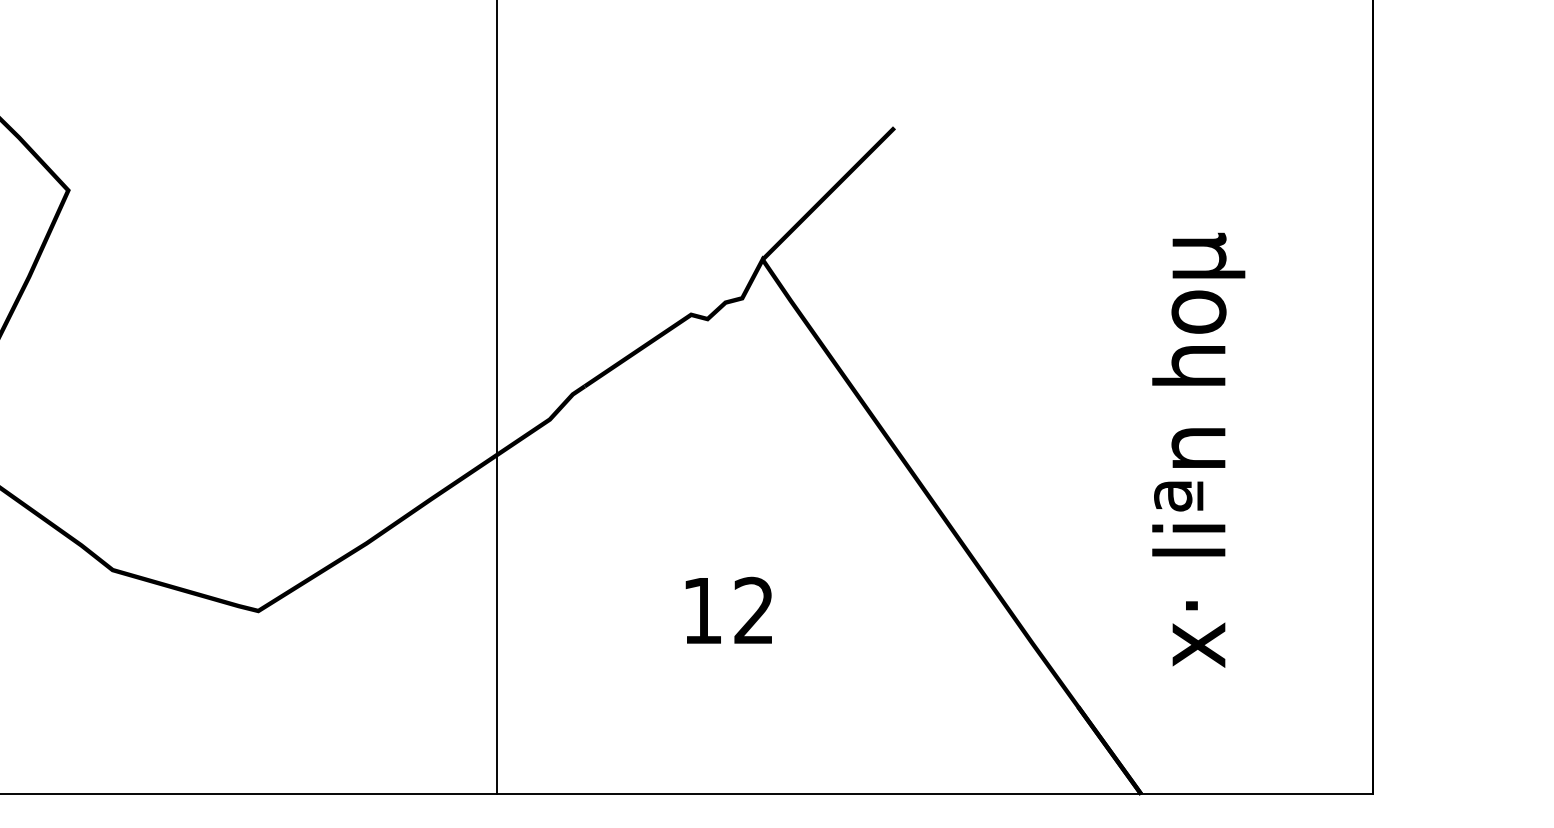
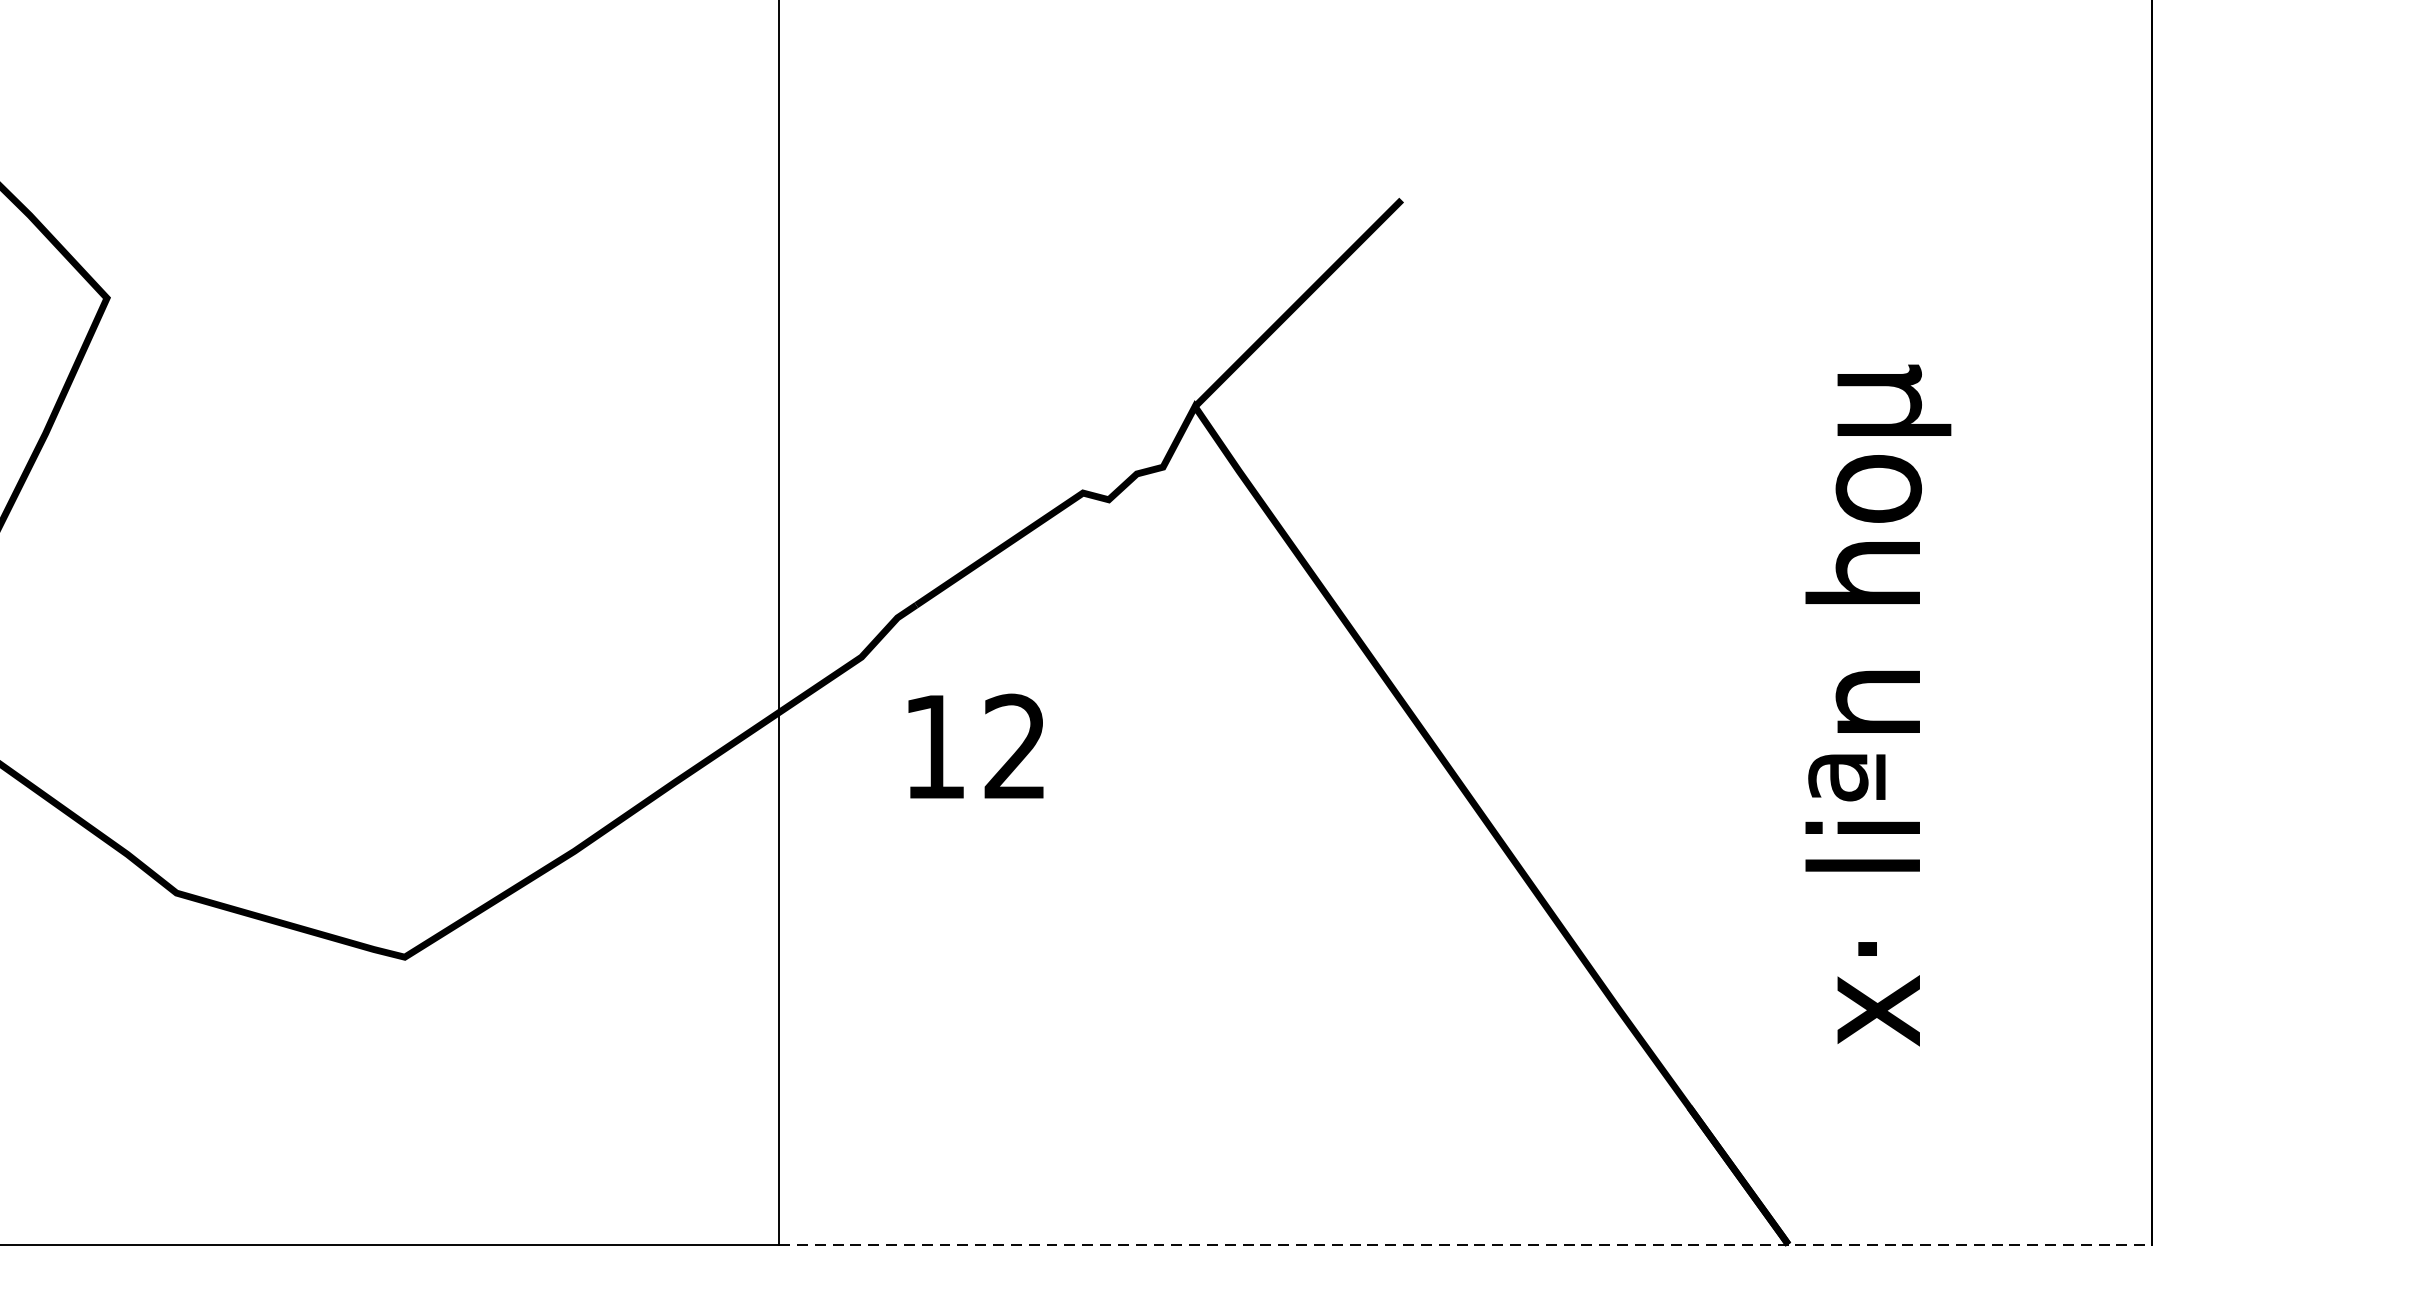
text: (728, 609) -> (975, 744), moved
line: (935, 794) -> (1465, 1244), solid -> dashed

